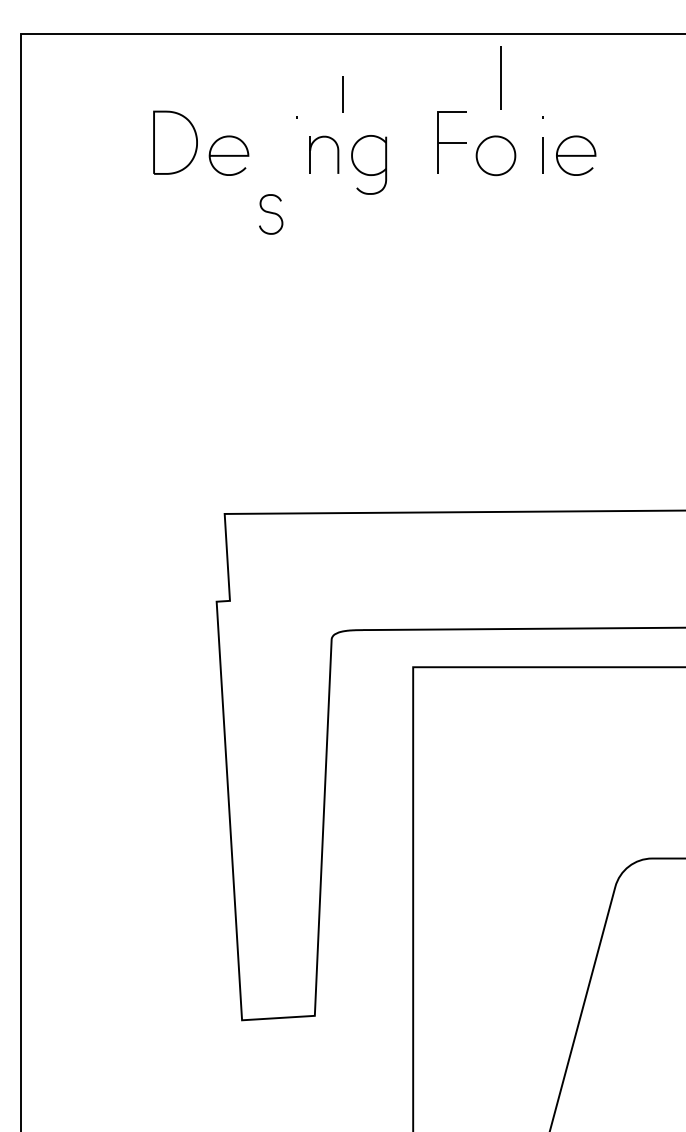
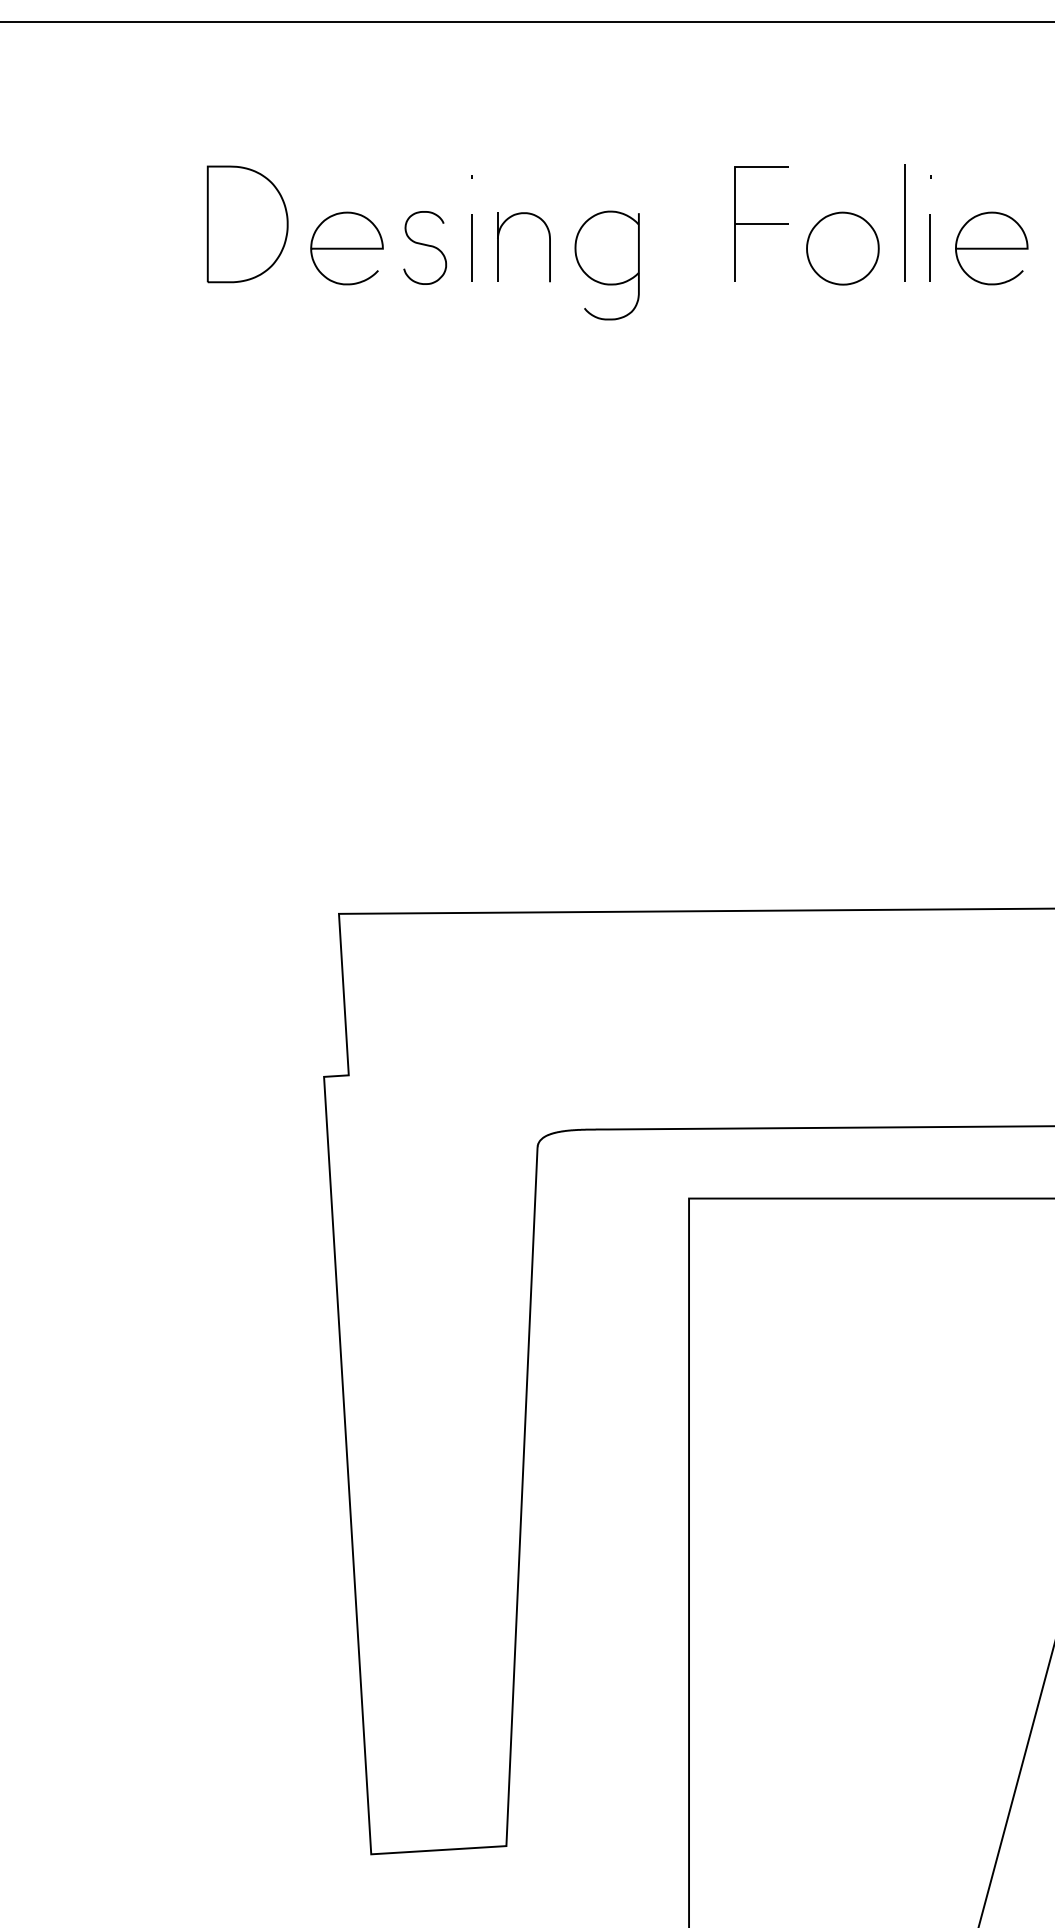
line: (500, 77) -> (903, 222), moved
line: (342, 94) -> (470, 248), moved
curve: (271, 213) -> (425, 246), moved

